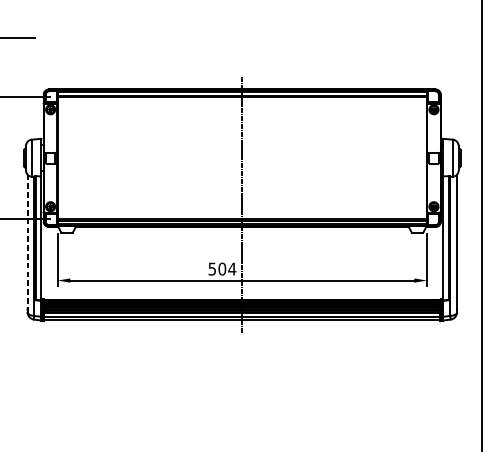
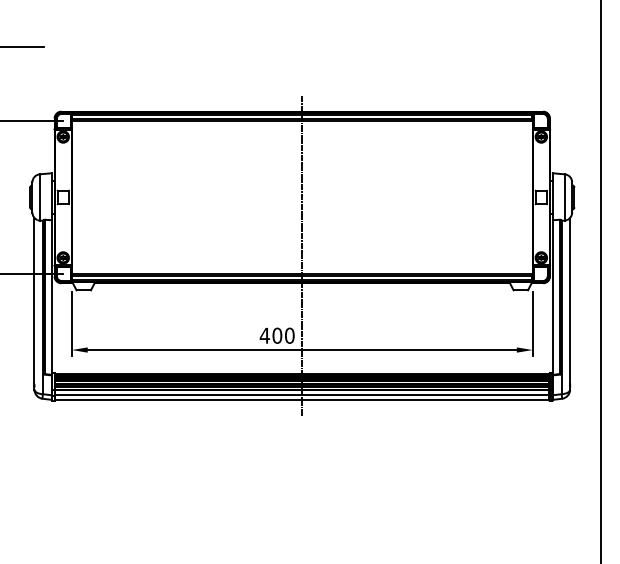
line: (27, 241) -> (34, 301), dashed -> solid
text: (221, 268) -> (276, 335), 504 -> 400

